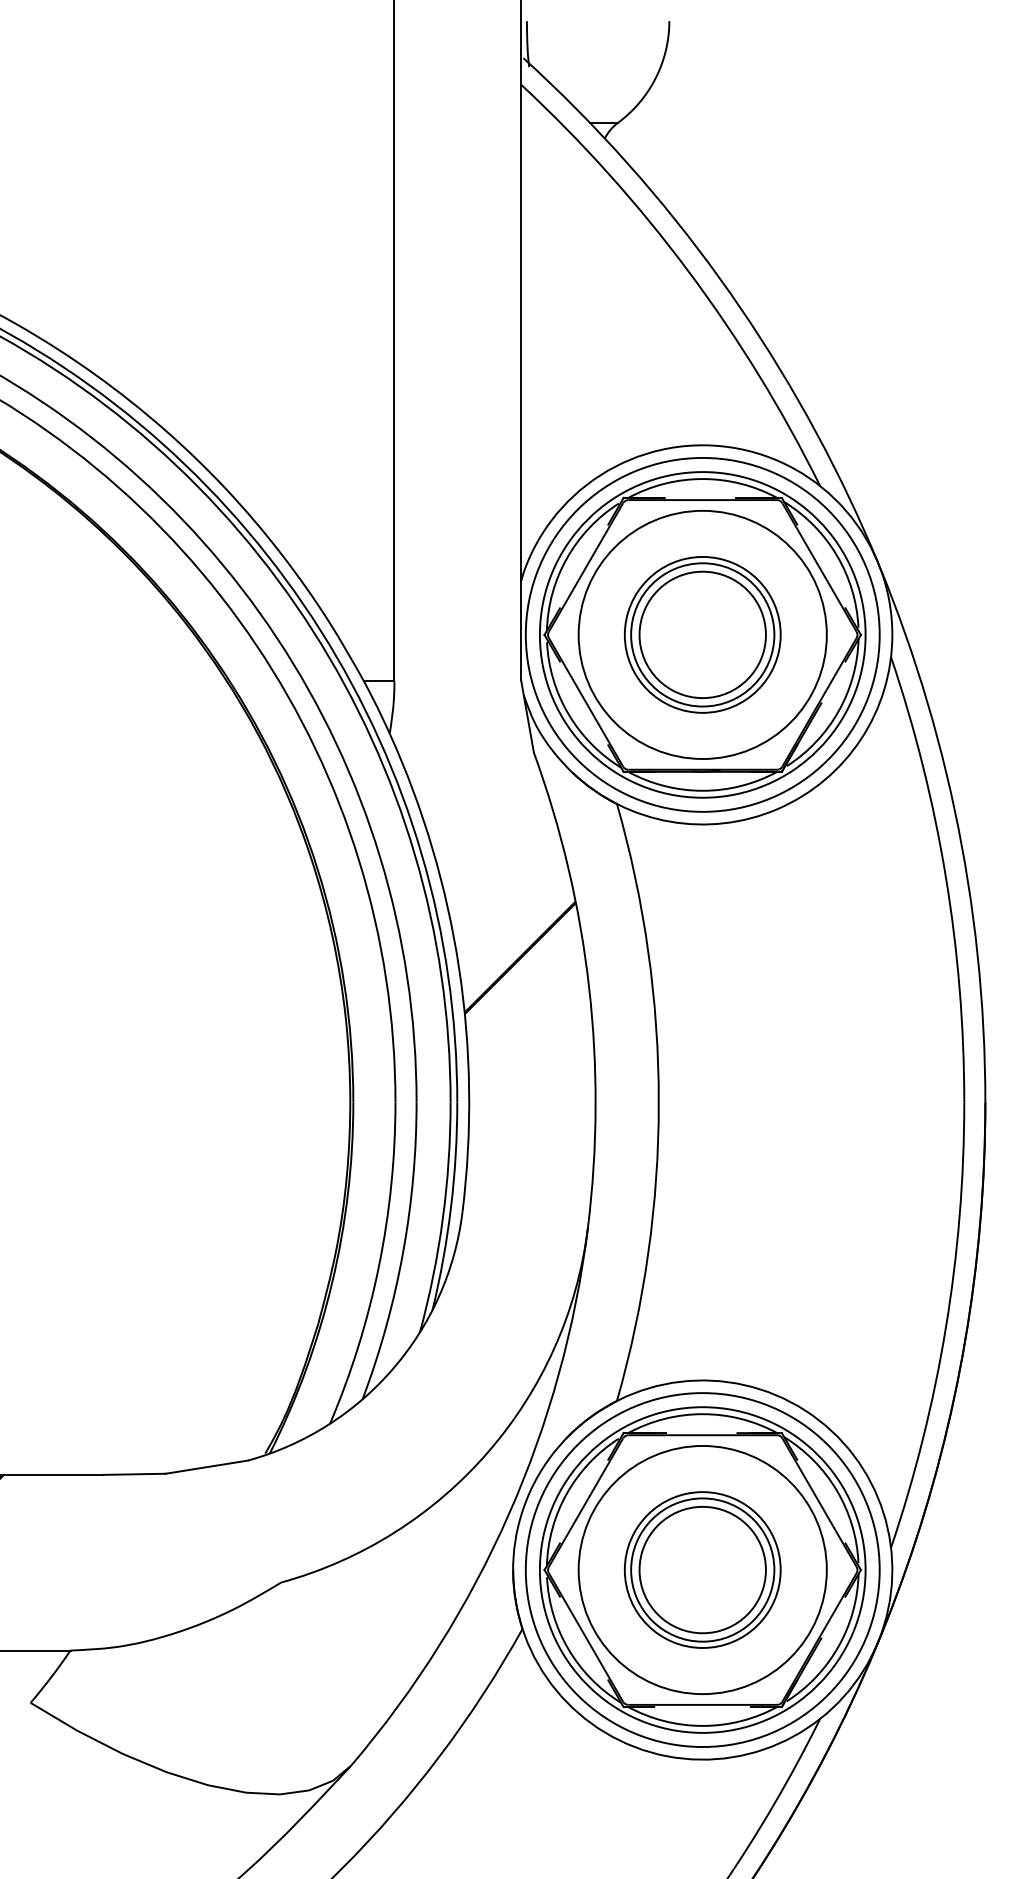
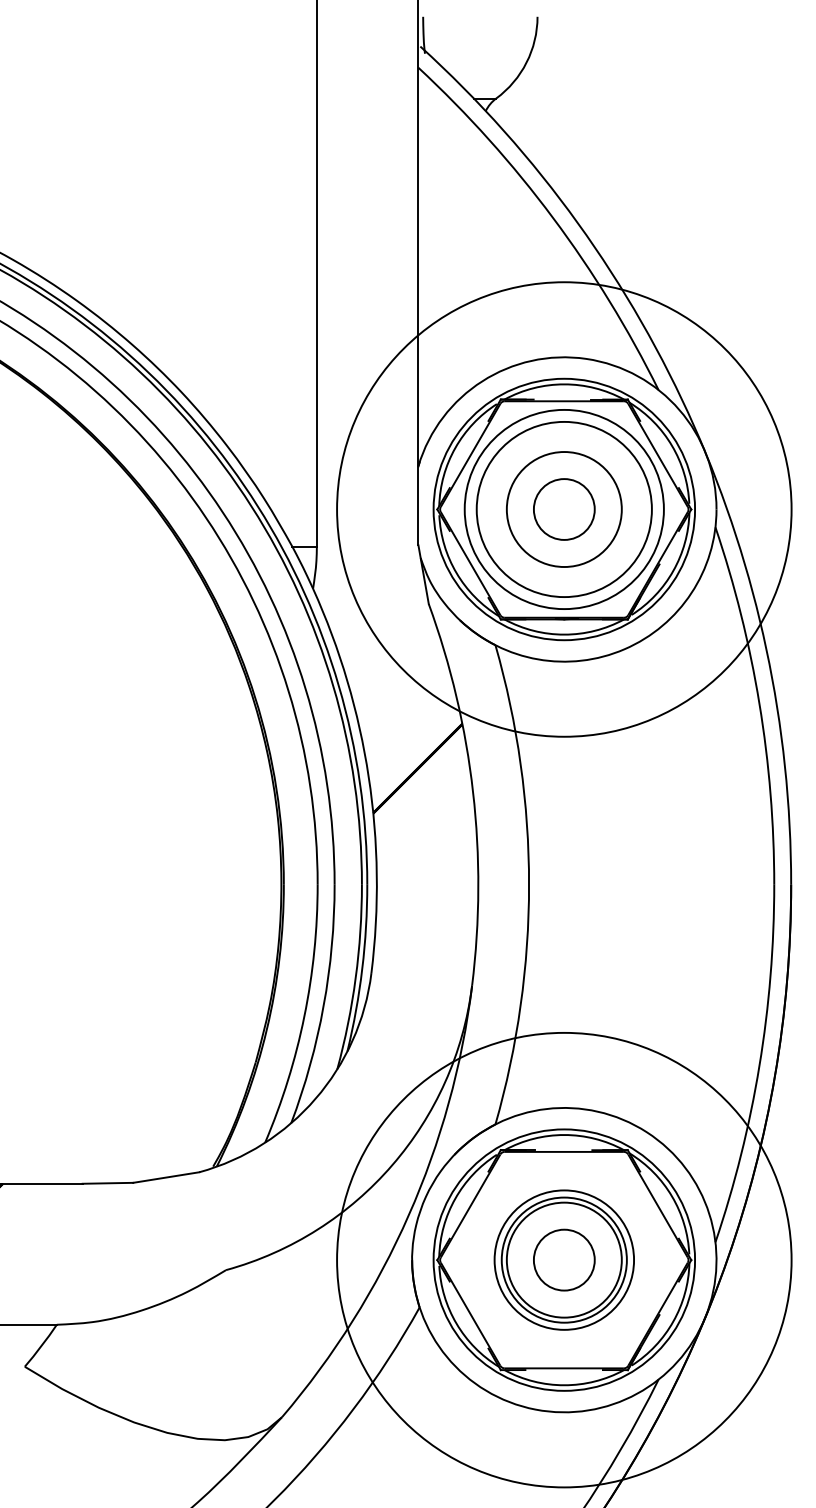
circle: (702, 634) -> (564, 509), size x0.6
circle: (702, 634) -> (564, 509), size x1.4
circle: (702, 634) -> (564, 509), size x1.6
circle: (702, 1569) -> (564, 1259), size x0.6
circle: (702, 1569) -> (564, 1259), size x0.7
circle: (702, 1570) -> (564, 1260), size x1.6

